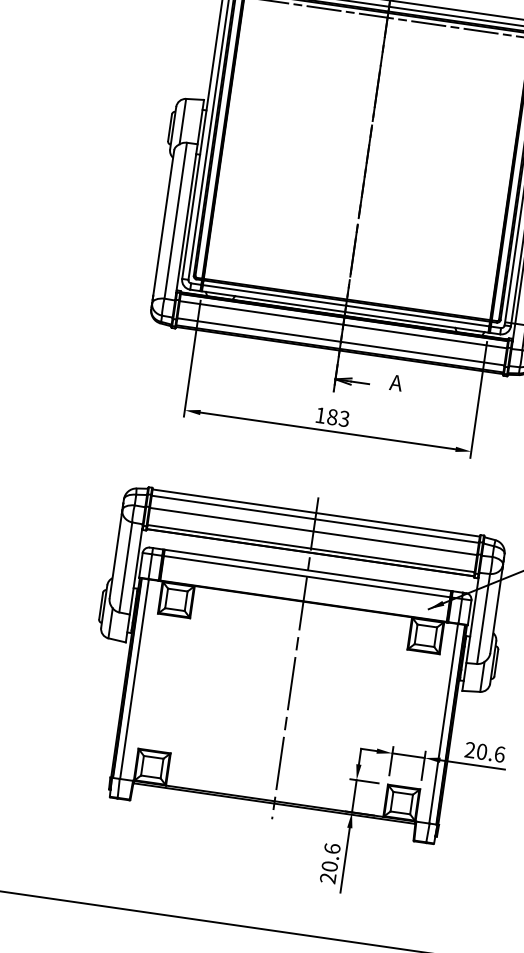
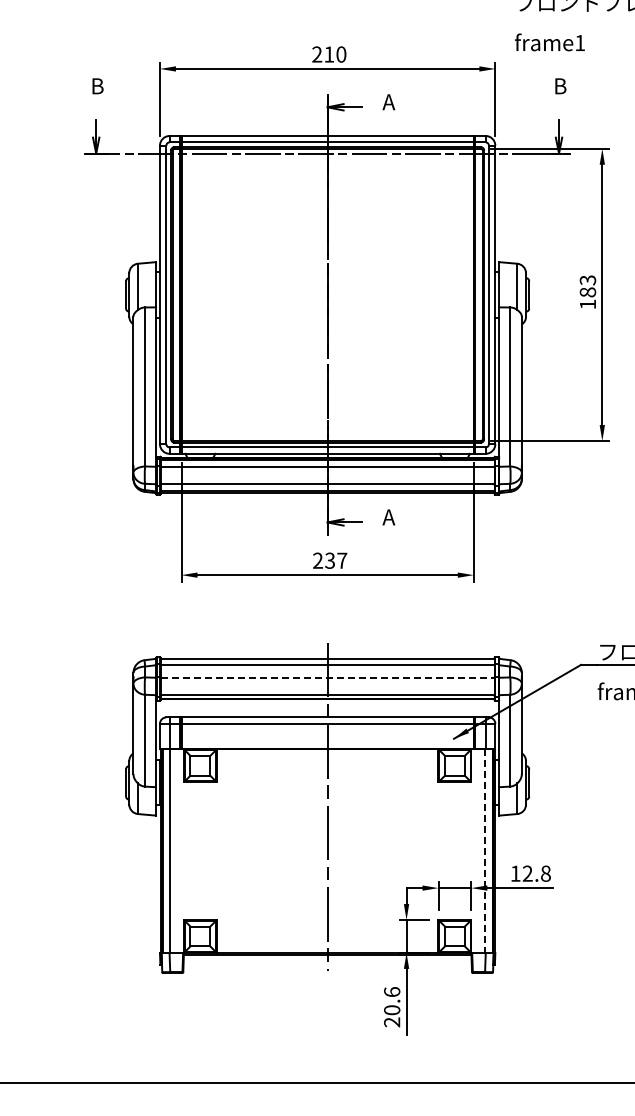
text: (332, 416) -> (330, 560), 183 -> 237
line: (313, 531) -> (327, 677), solid -> dashed
line: (443, 724) -> (485, 851), solid -> dashed
text: (484, 752) -> (530, 873), 20.6 -> 12.8

